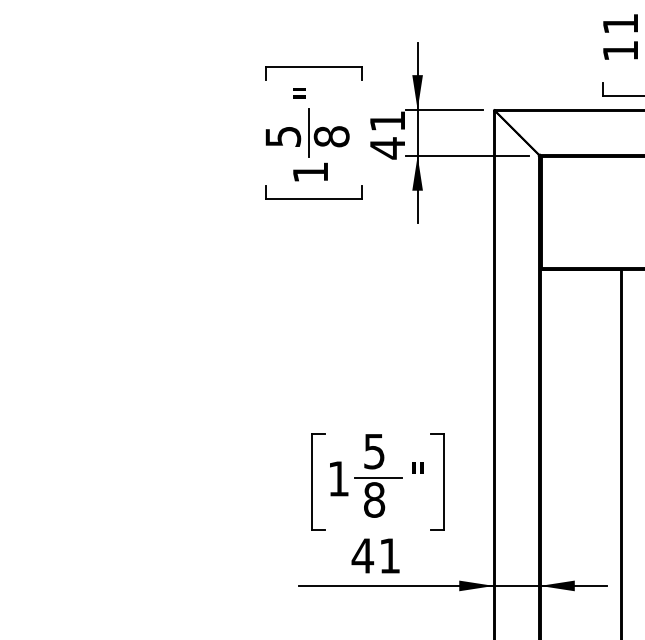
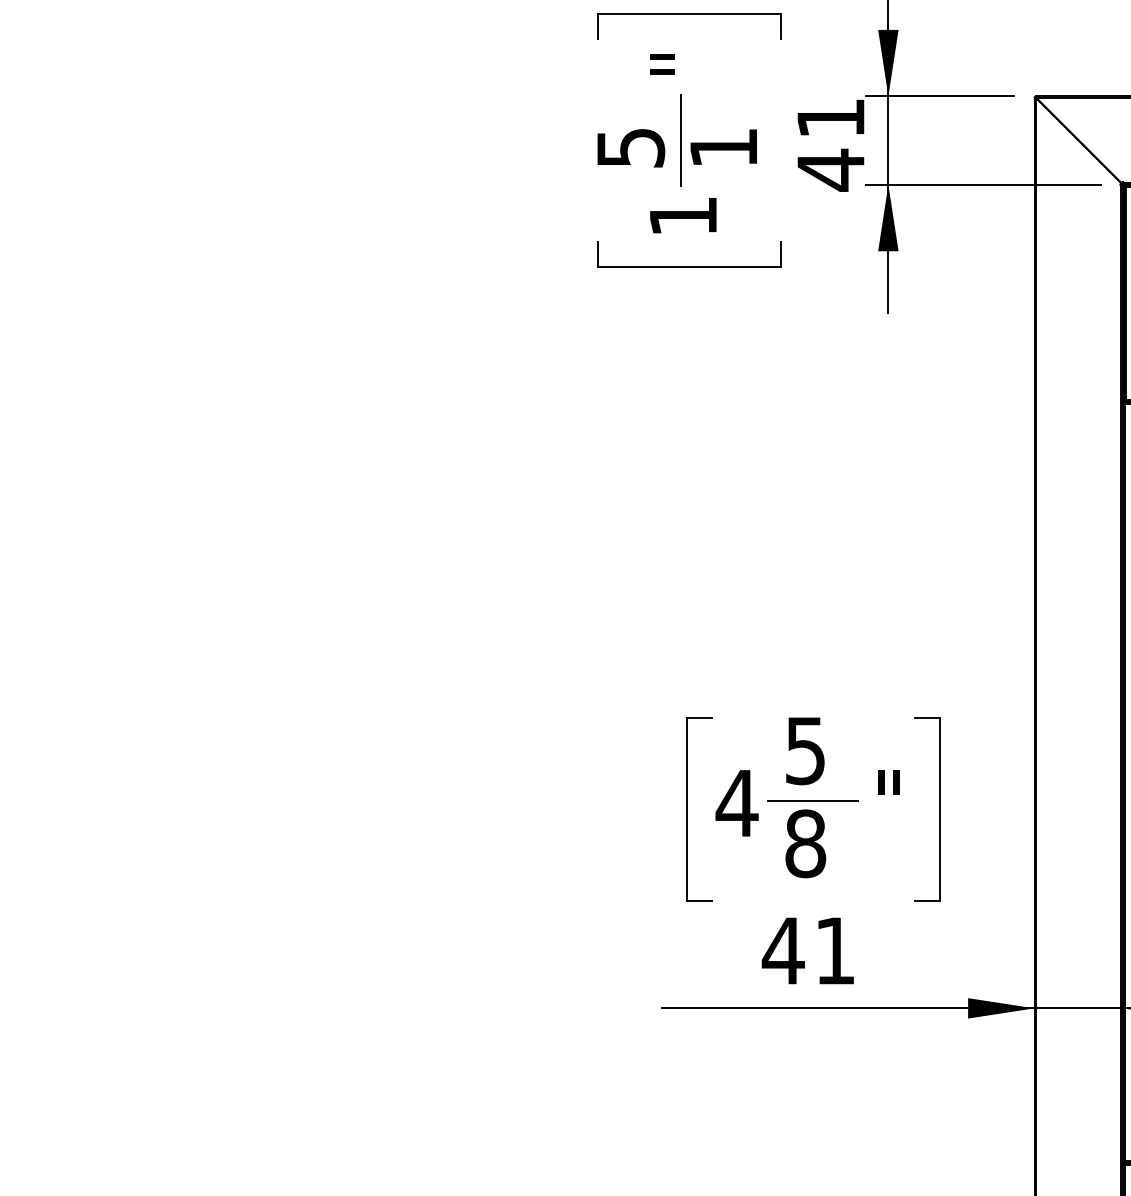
text: (331, 136) -> (723, 147), 8 -> 1
text: (338, 478) -> (736, 802), 1 -> 4

